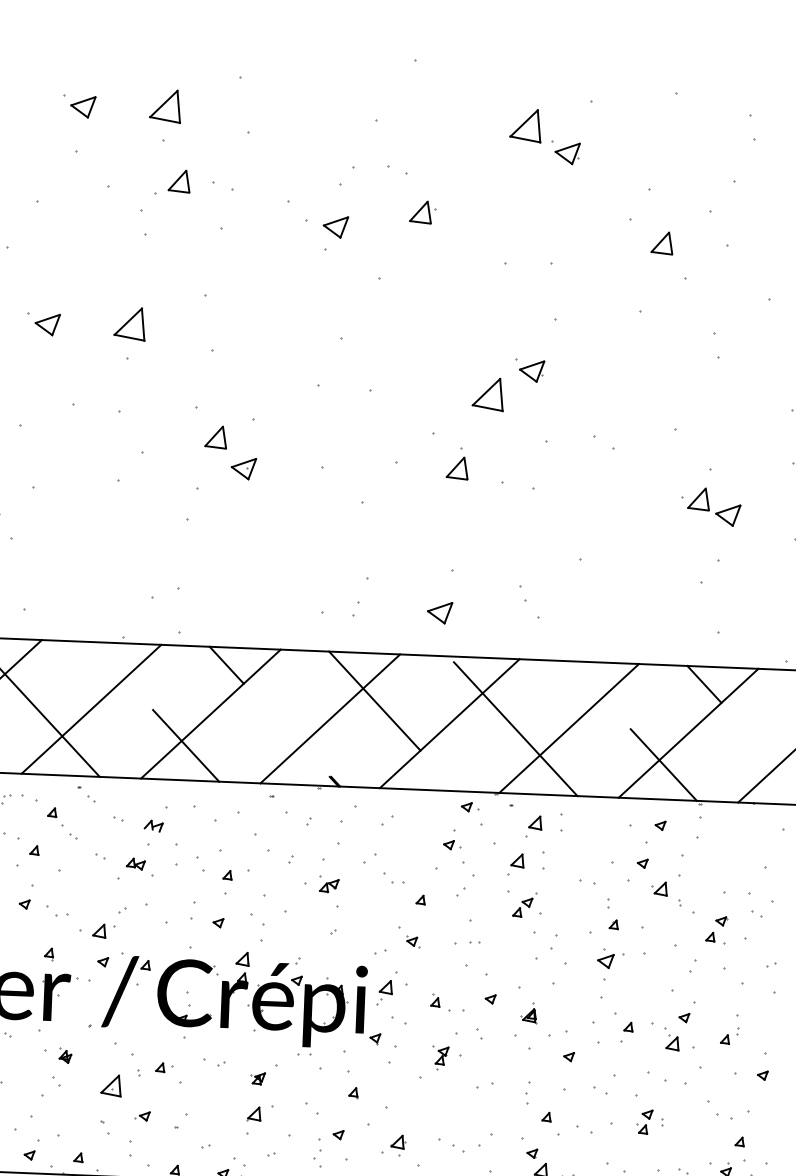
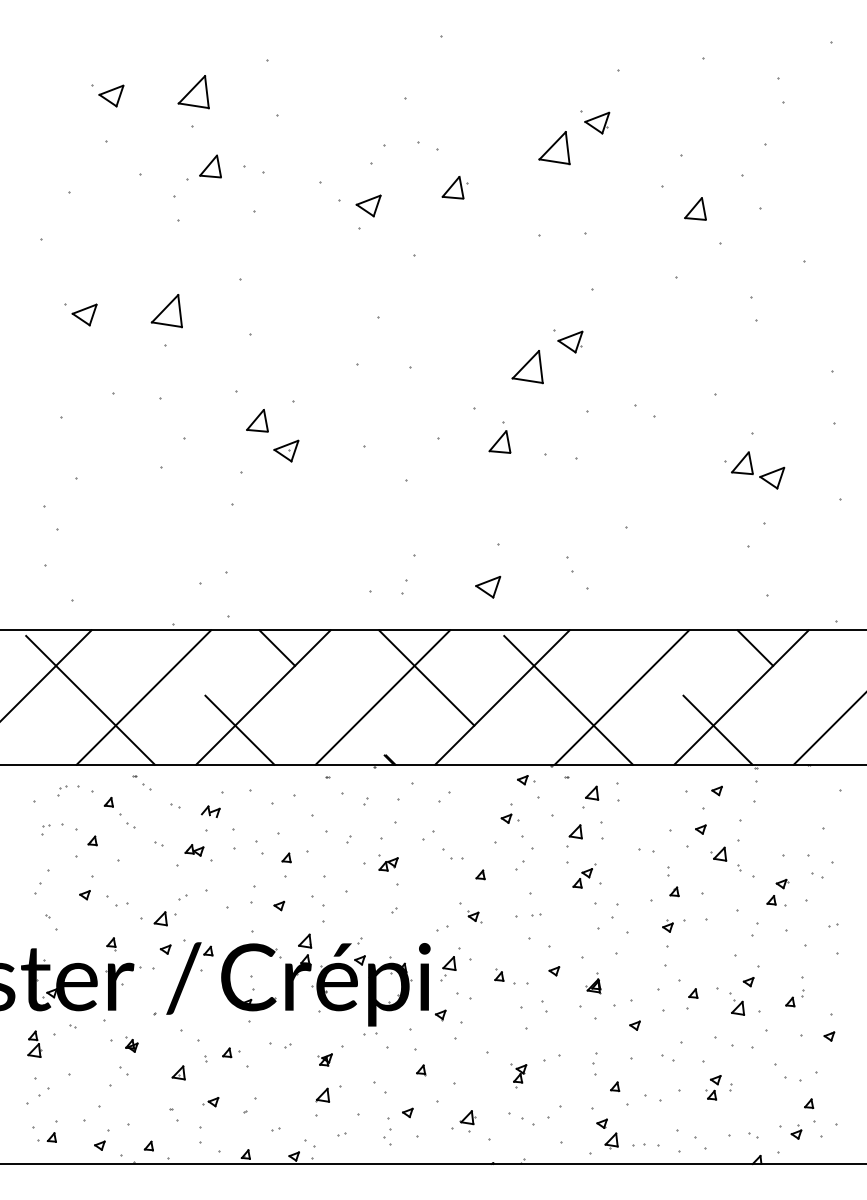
part: (525, 126) -> (554, 148), moved
part: (605, 958) -> (667, 925), size x0.62
part: (440, 1057) -> (518, 1075), moved
part: (111, 1085) -> (178, 1072), size x0.62

